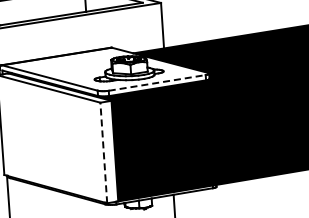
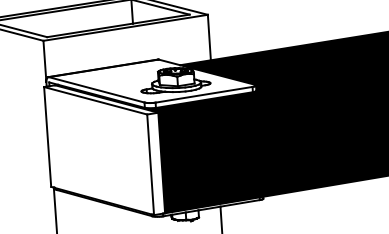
line: (157, 82) -> (204, 94), dashed -> solid
line: (103, 152) -> (150, 164), dashed -> solid

